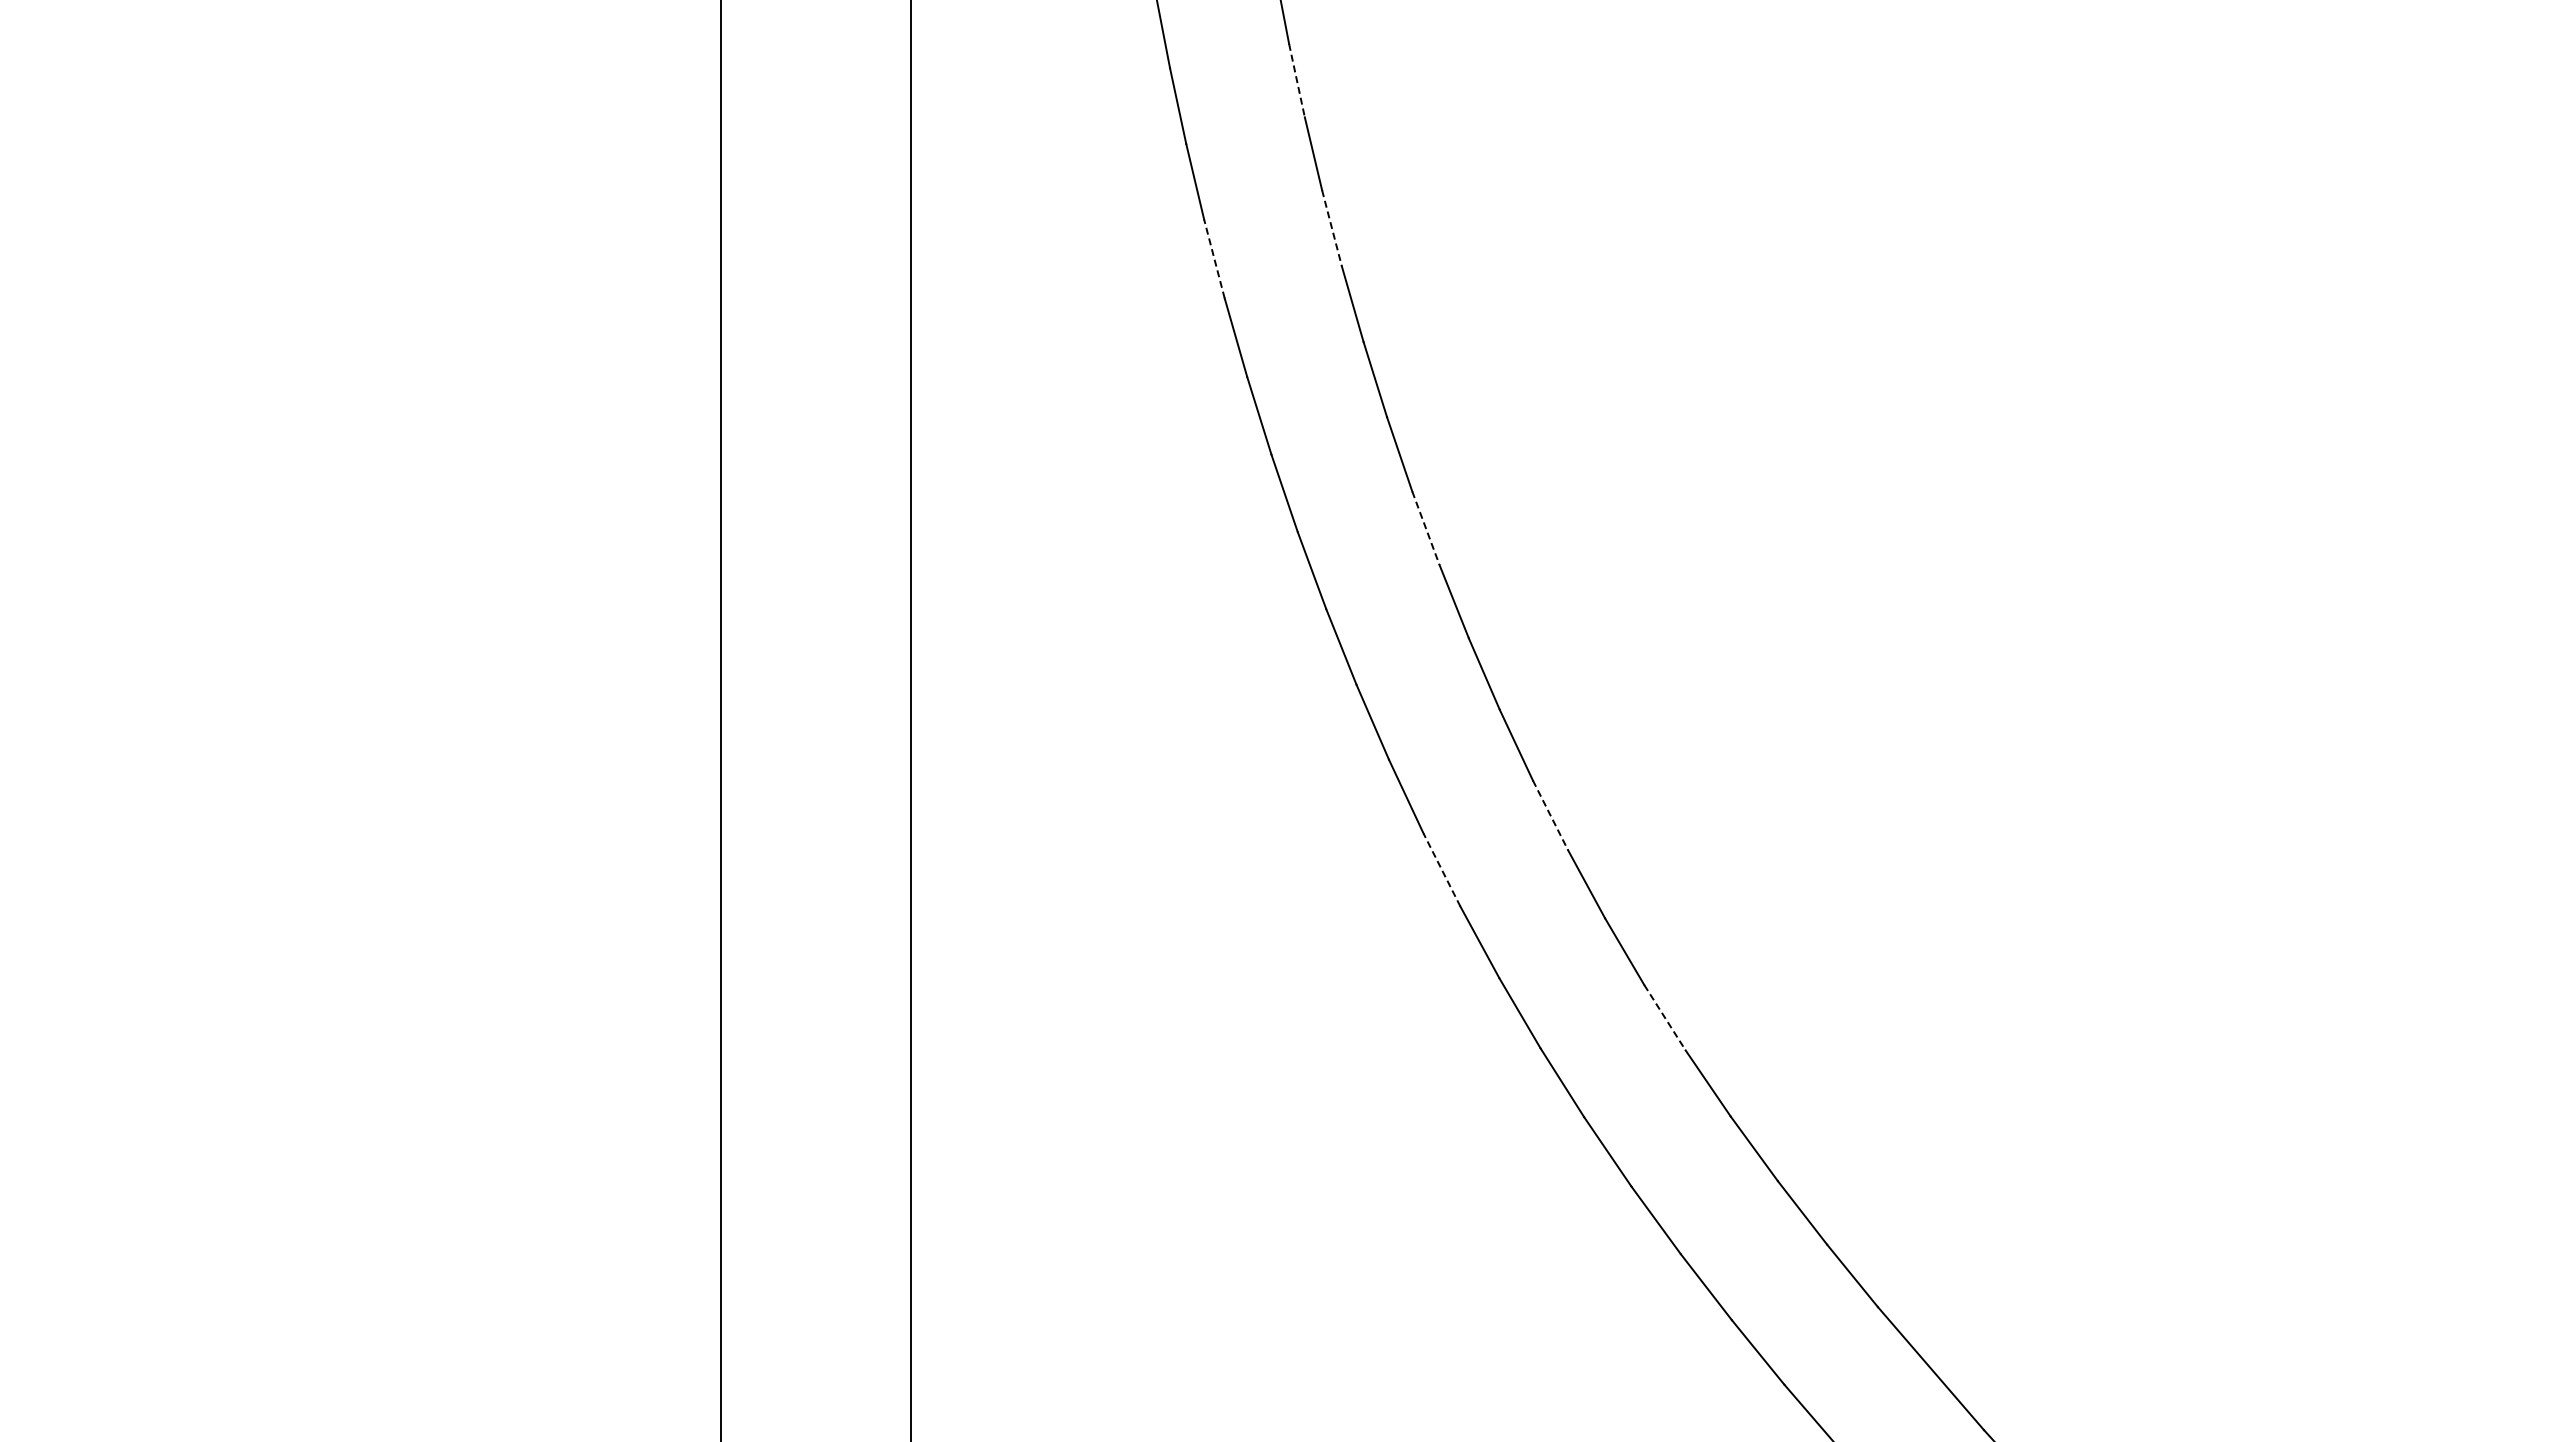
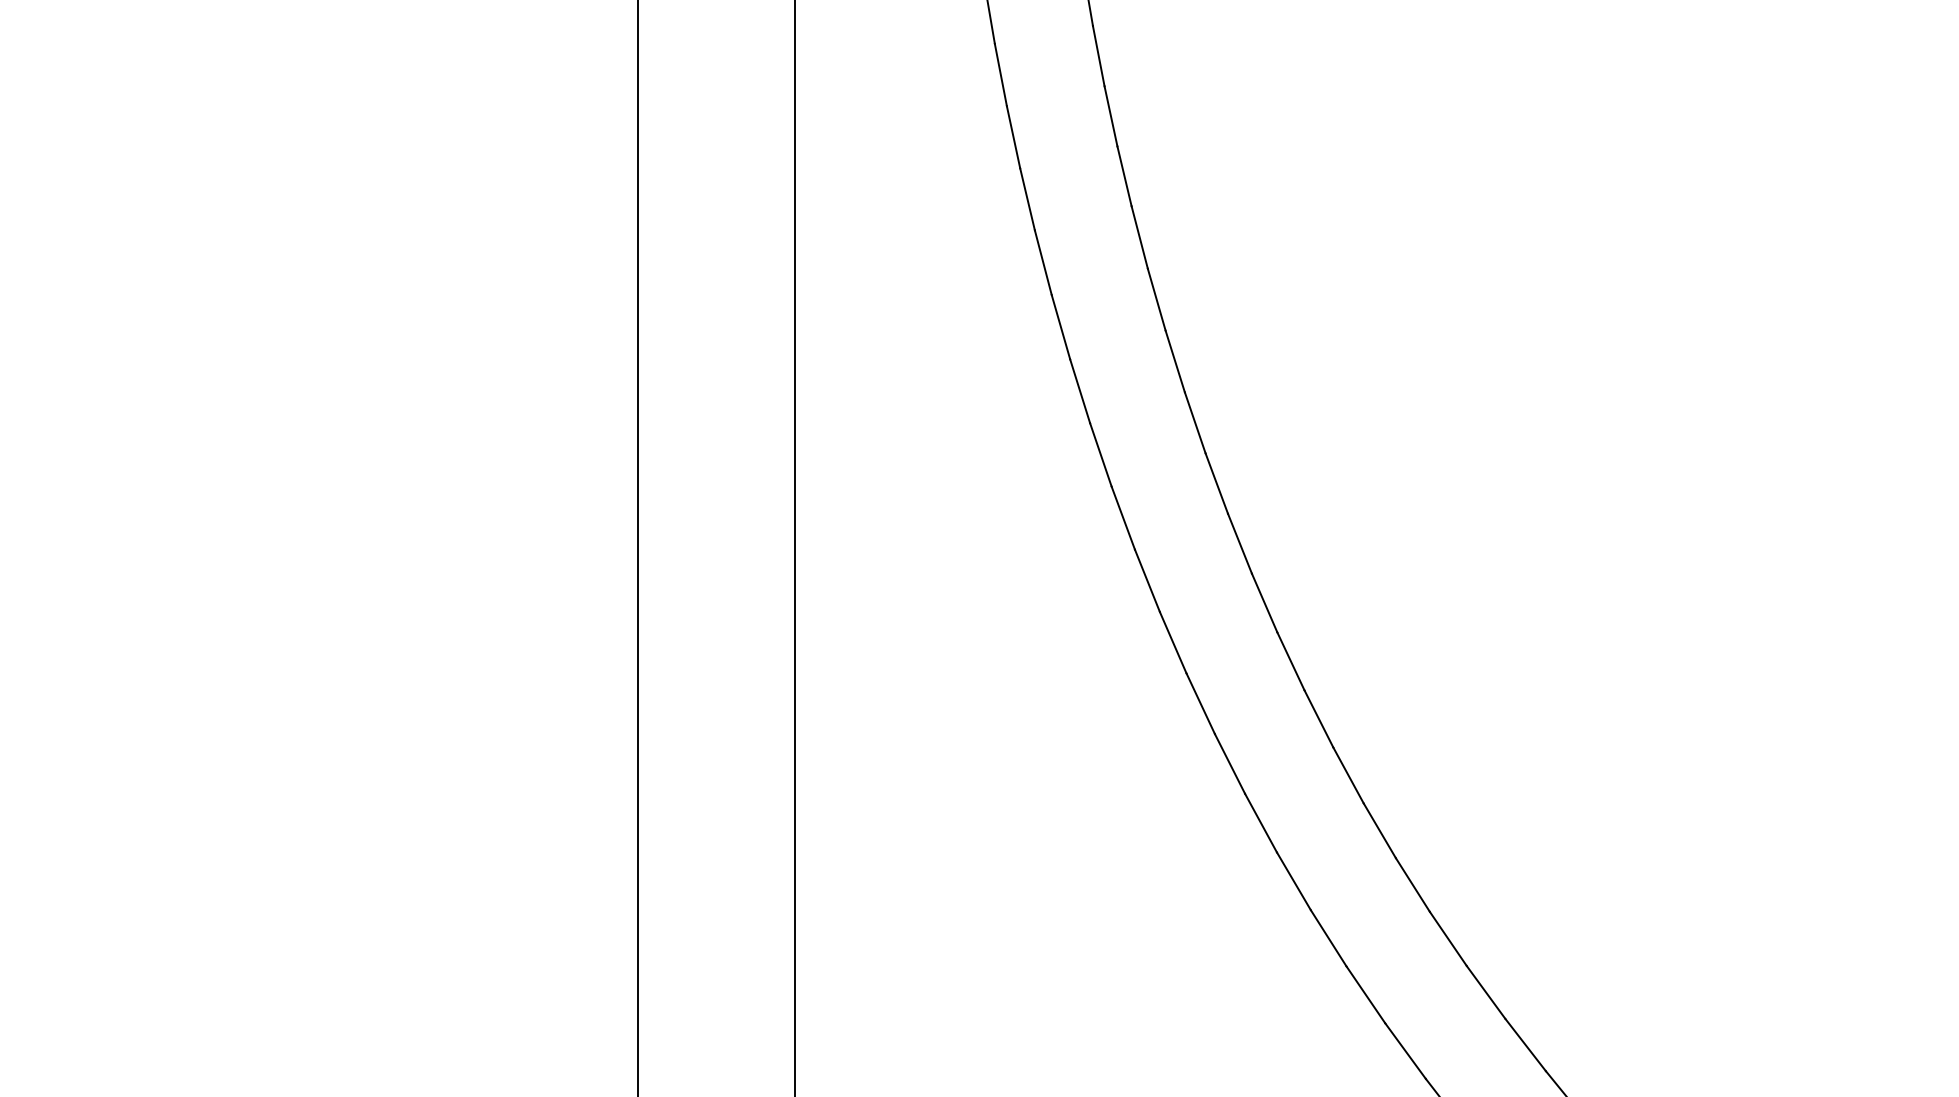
line: (1296, 80) -> (1110, 116), dashed -> solid
line: (1332, 228) -> (1140, 237), dashed -> solid
line: (1214, 259) -> (1043, 263), dashed -> solid
line: (1426, 528) -> (1217, 483), dashed -> solid
line: (1550, 815) -> (1318, 719), dashed -> solid
line: (1442, 870) -> (1230, 764), dashed -> solid
line: (1664, 1017) -> (1412, 884), dashed -> solid

